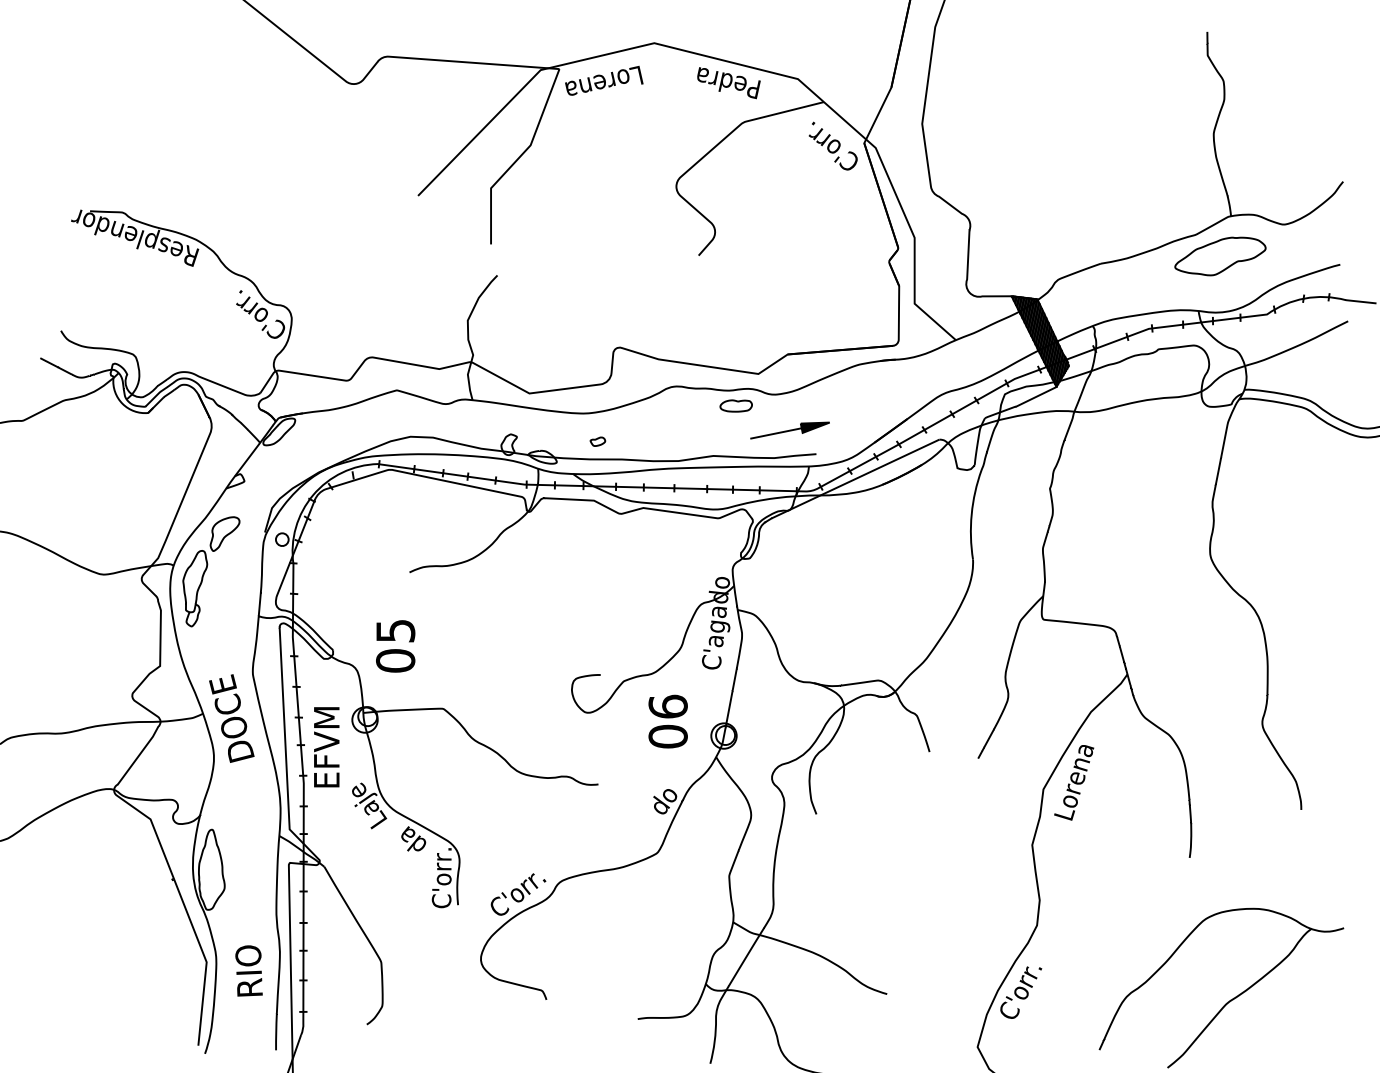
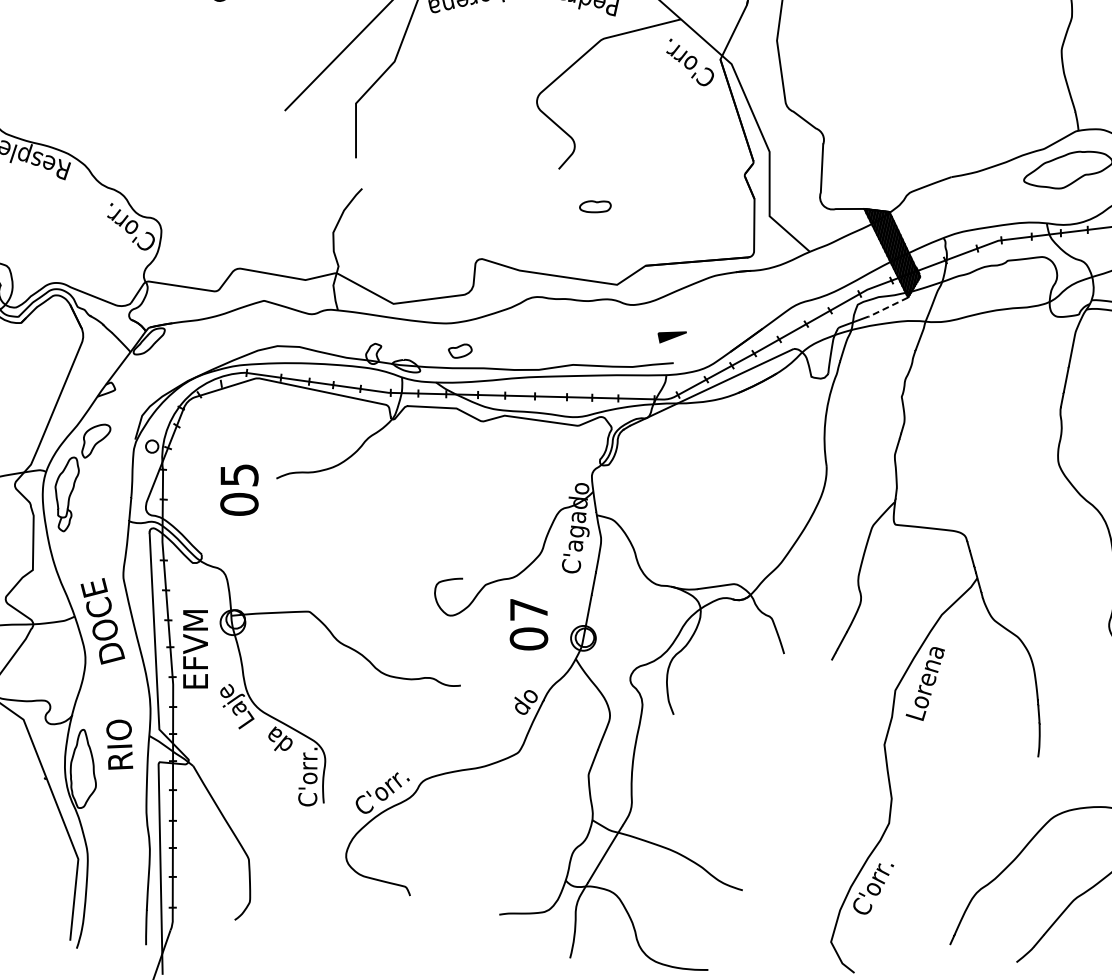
line: (1035, 397) -> (887, 307), solid -> dashed
part: (735, 405) -> (594, 206), moved
line: (776, 433) -> (634, 342), removed
part: (597, 441) -> (459, 350), size x1.6
text: (395, 646) -> (239, 490), moved
text: (667, 706) -> (528, 609), 06 -> 07
text: (248, 970) -> (119, 744), moved

